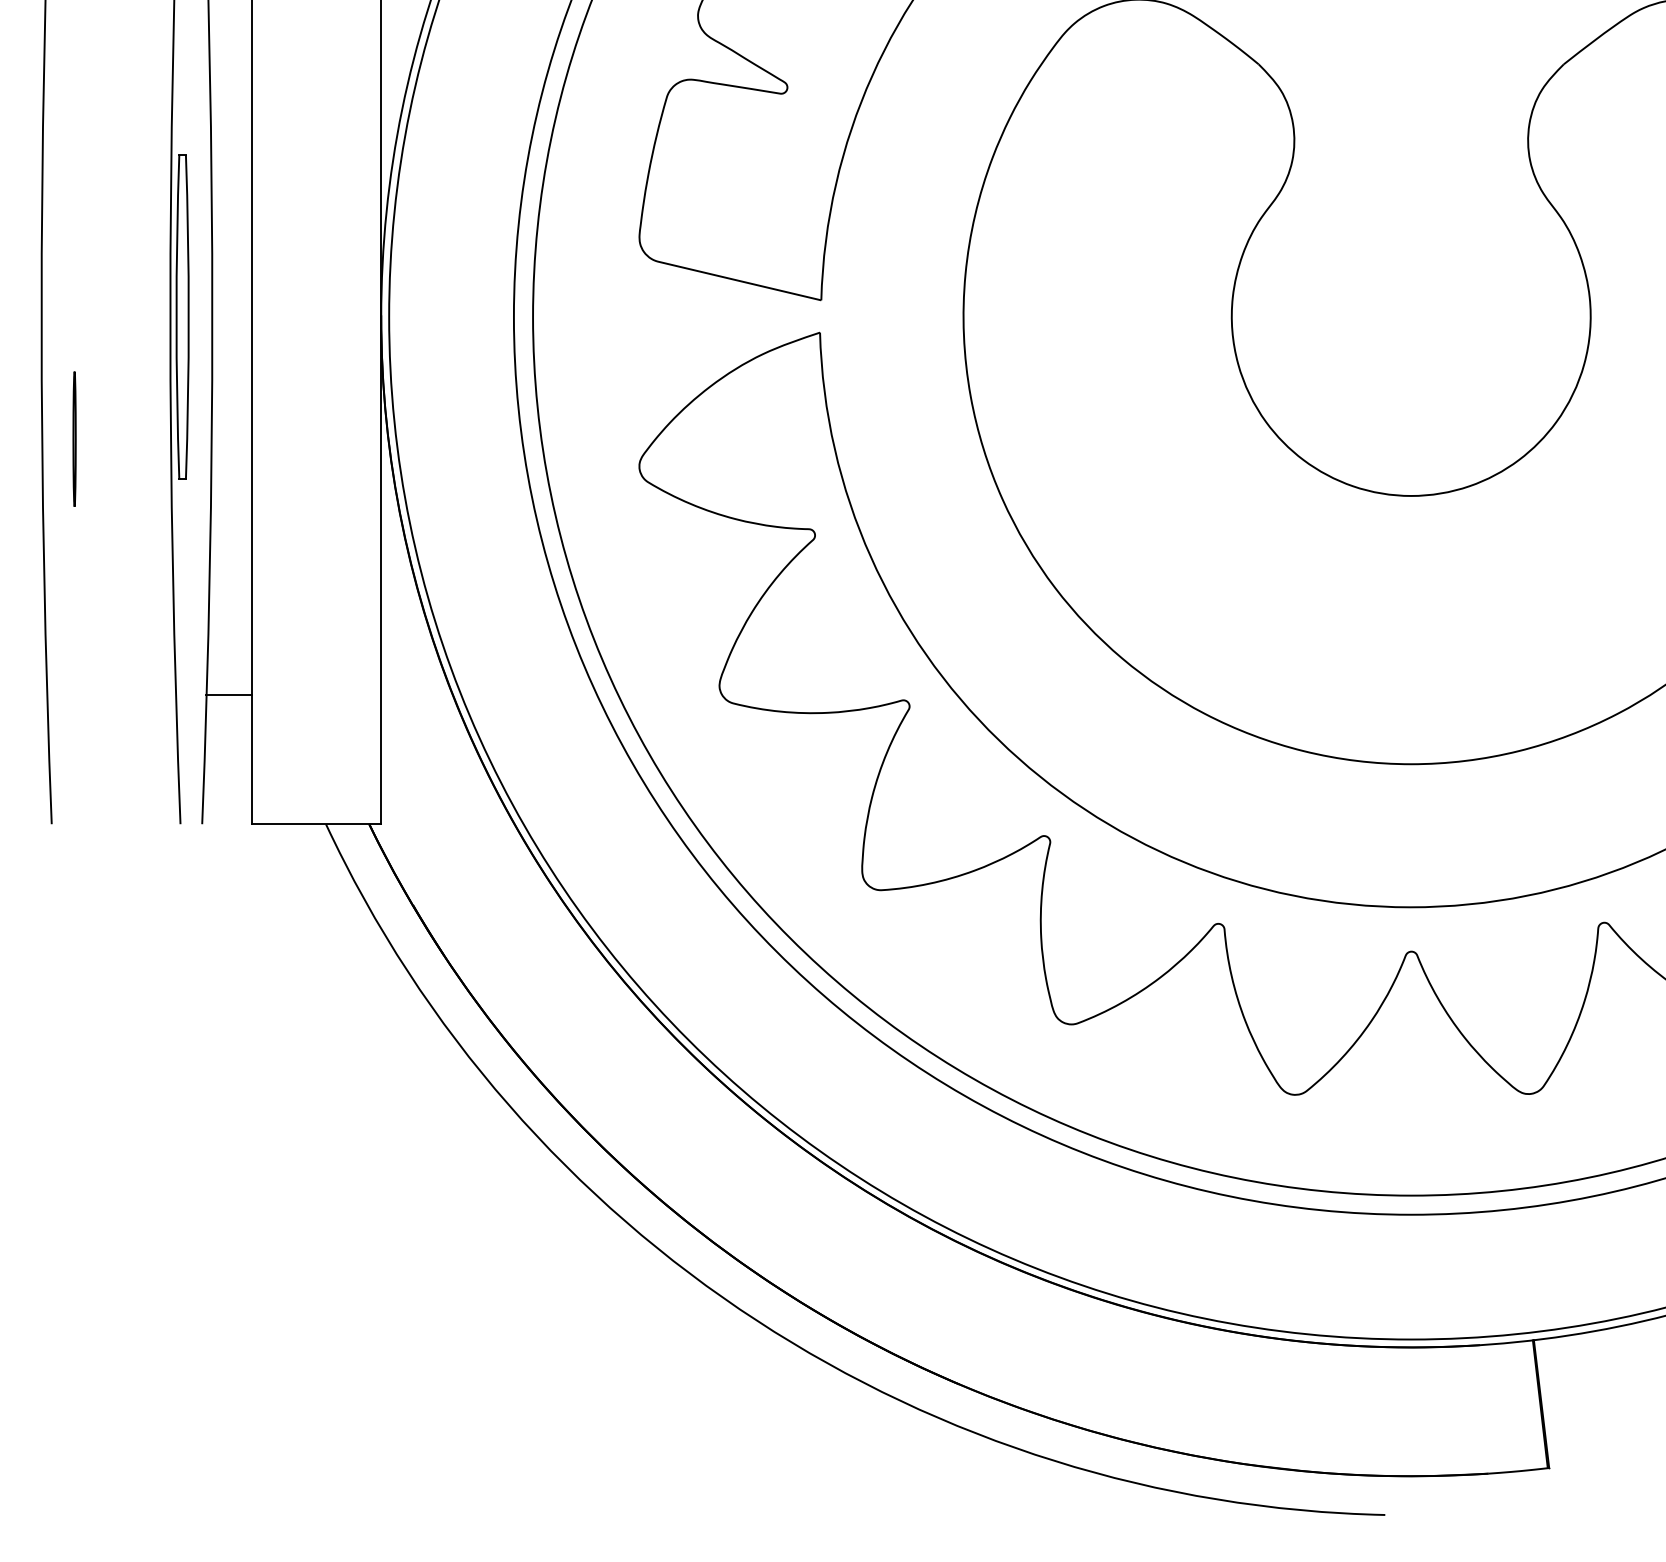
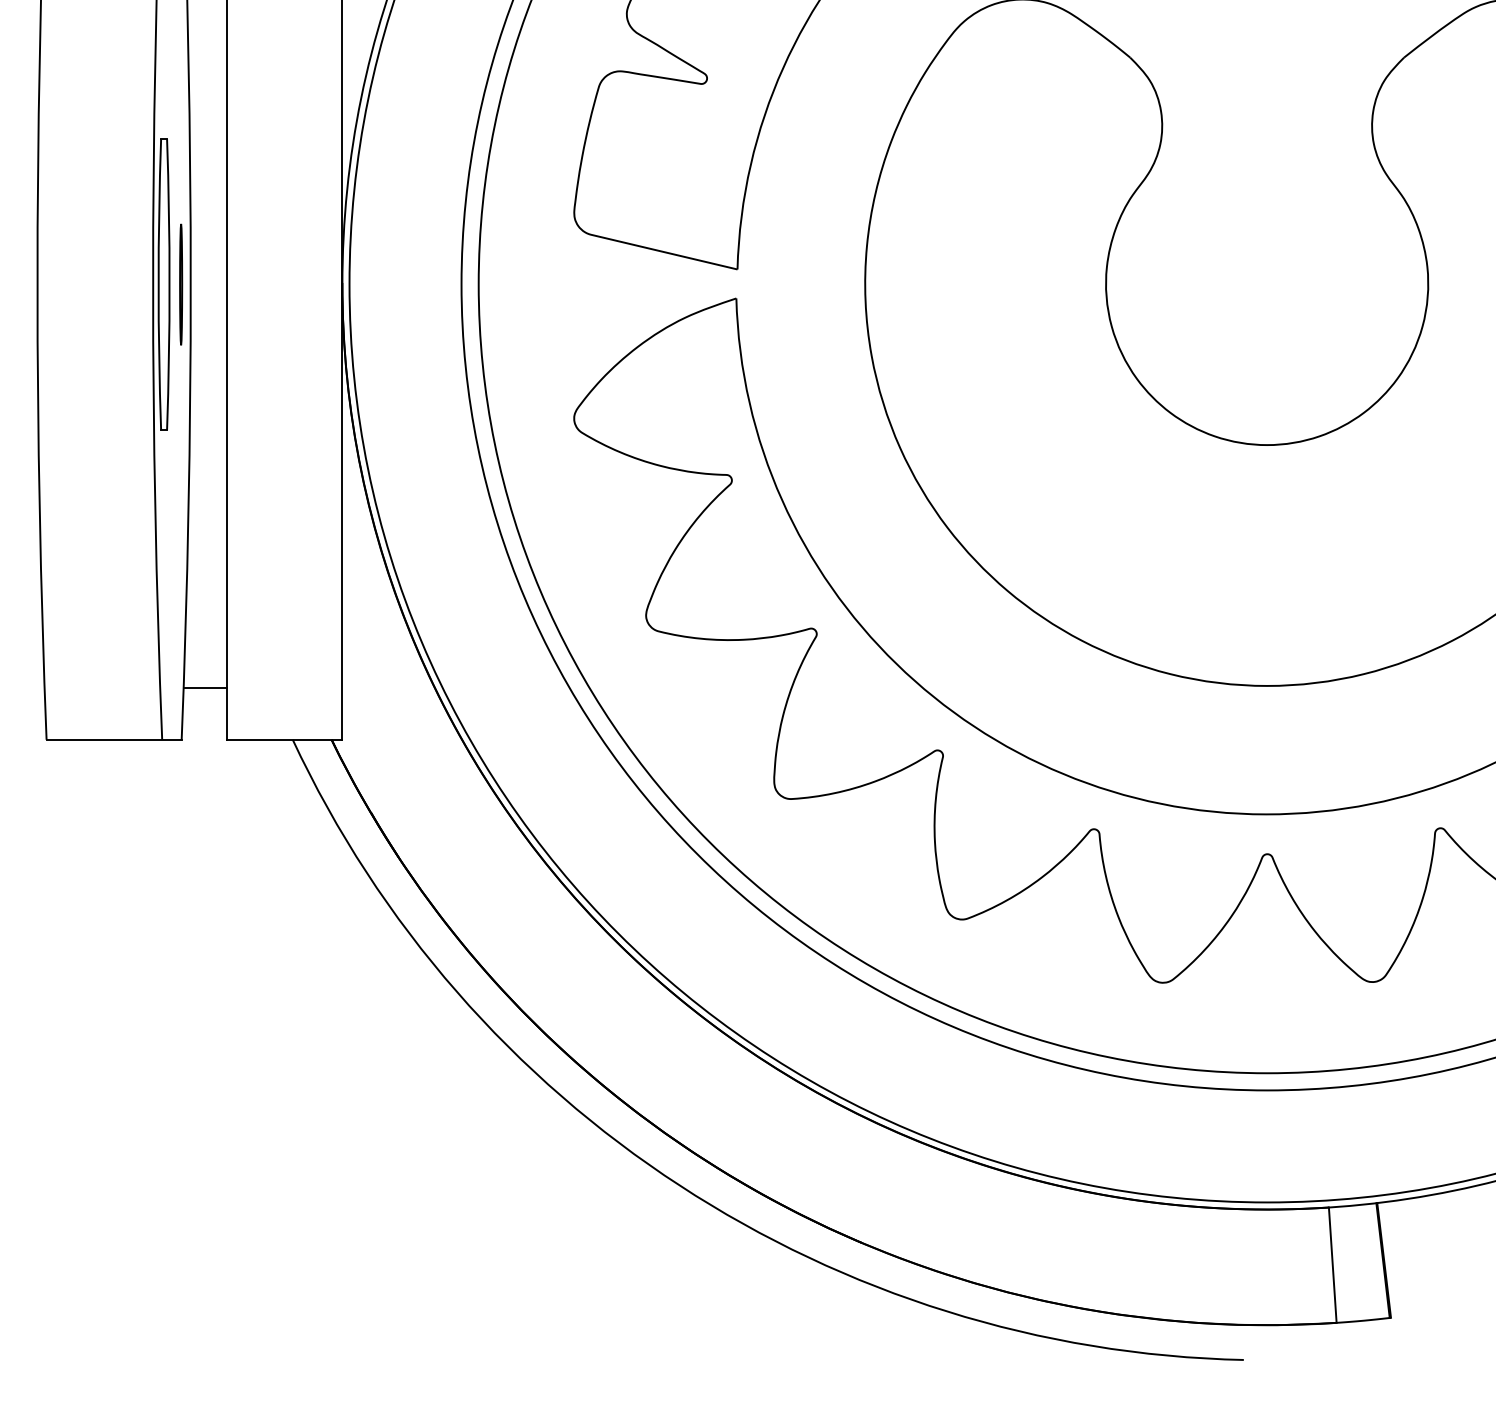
line: (74, 438) -> (181, 283), moved
line: (228, 695) -> (205, 687), moved
line: (126, 824) -> (113, 740), added
line: (1484, 1409) -> (1332, 1265), added

